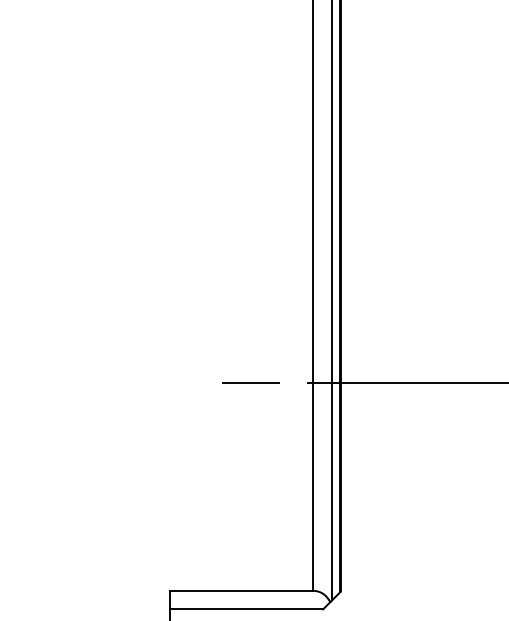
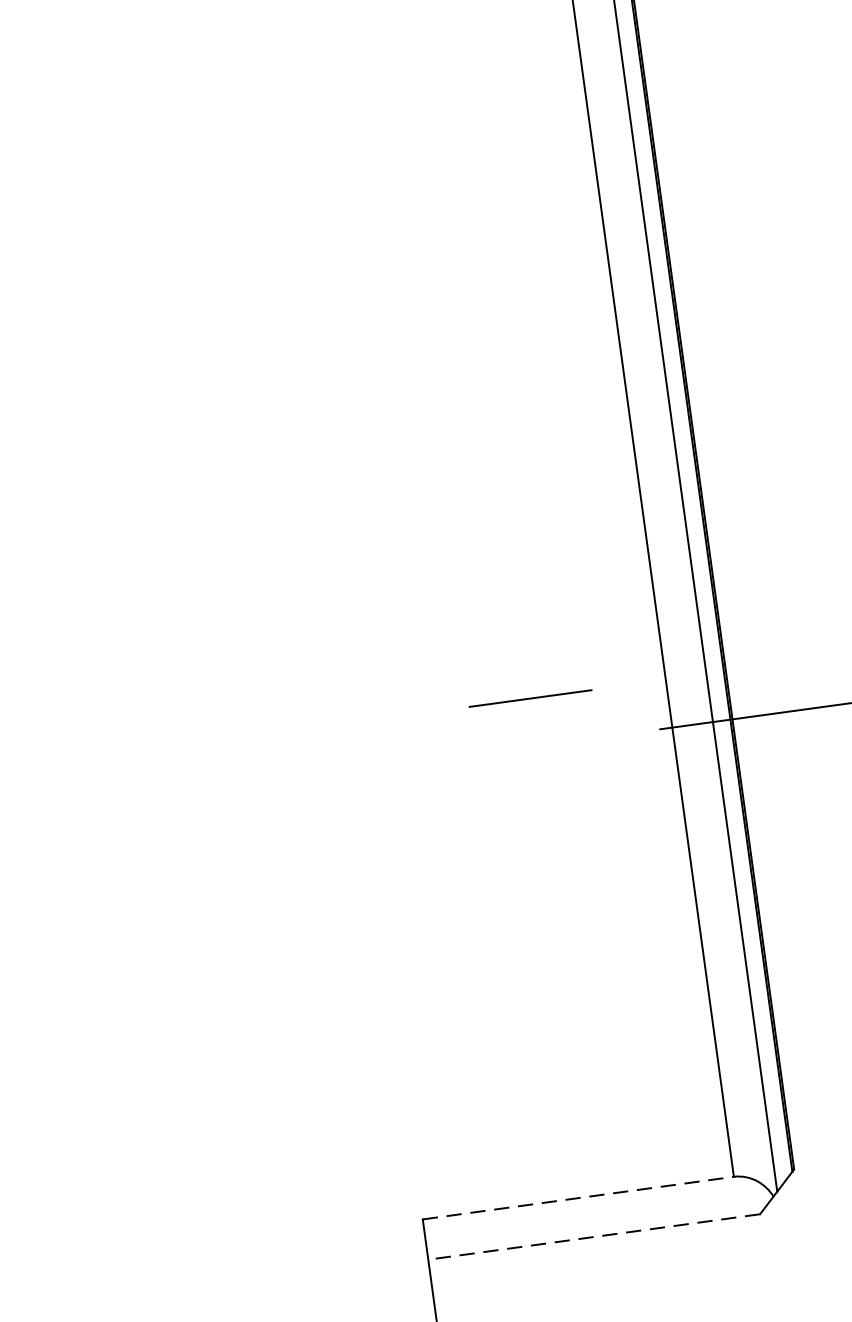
line: (250, 382) -> (529, 697), moved
line: (241, 590) -> (578, 1197), solid -> dashed
line: (246, 609) -> (594, 1236), solid -> dashed

